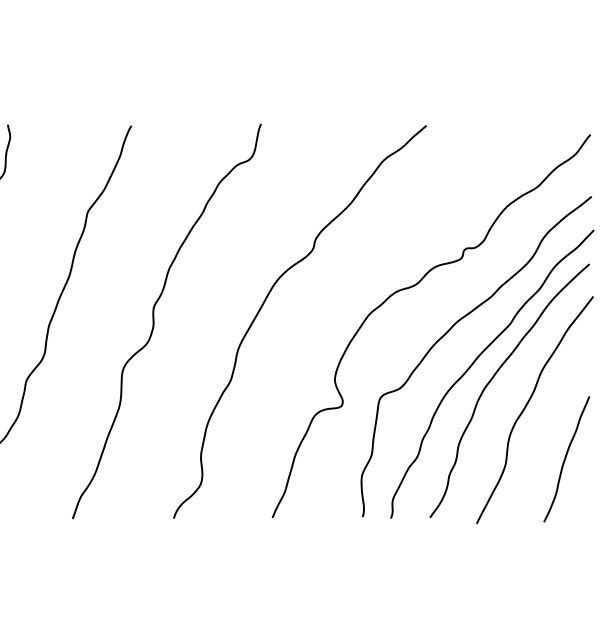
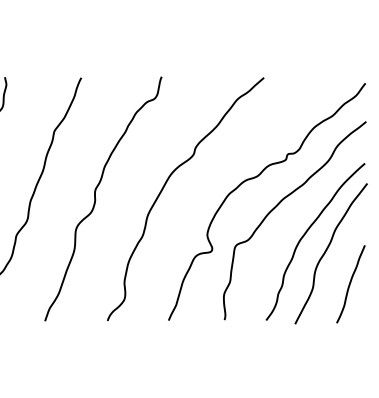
curve: (478, 359) -> (296, 222), removed

